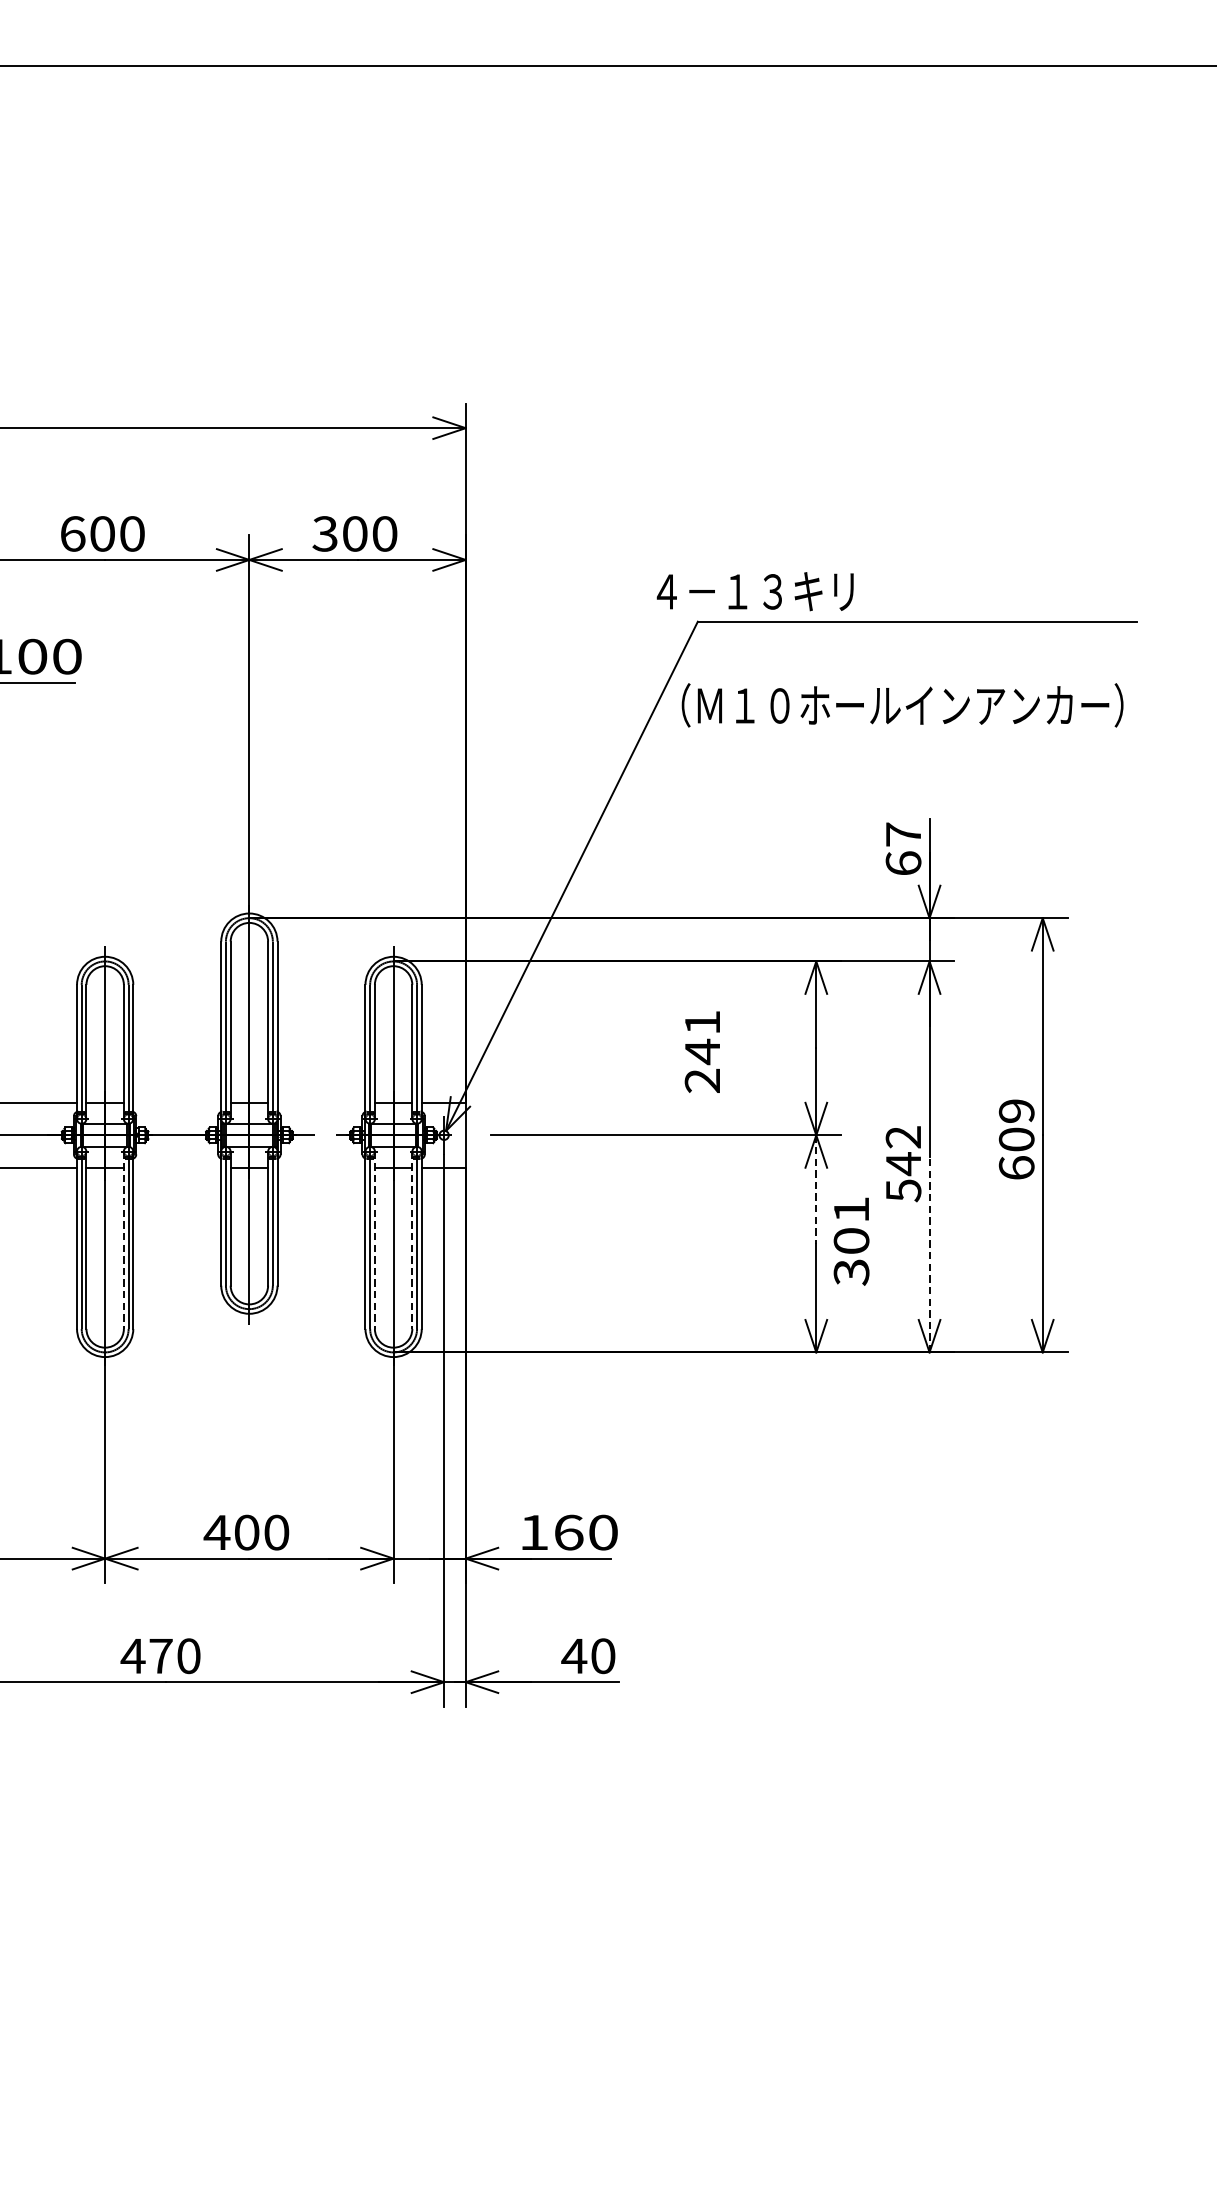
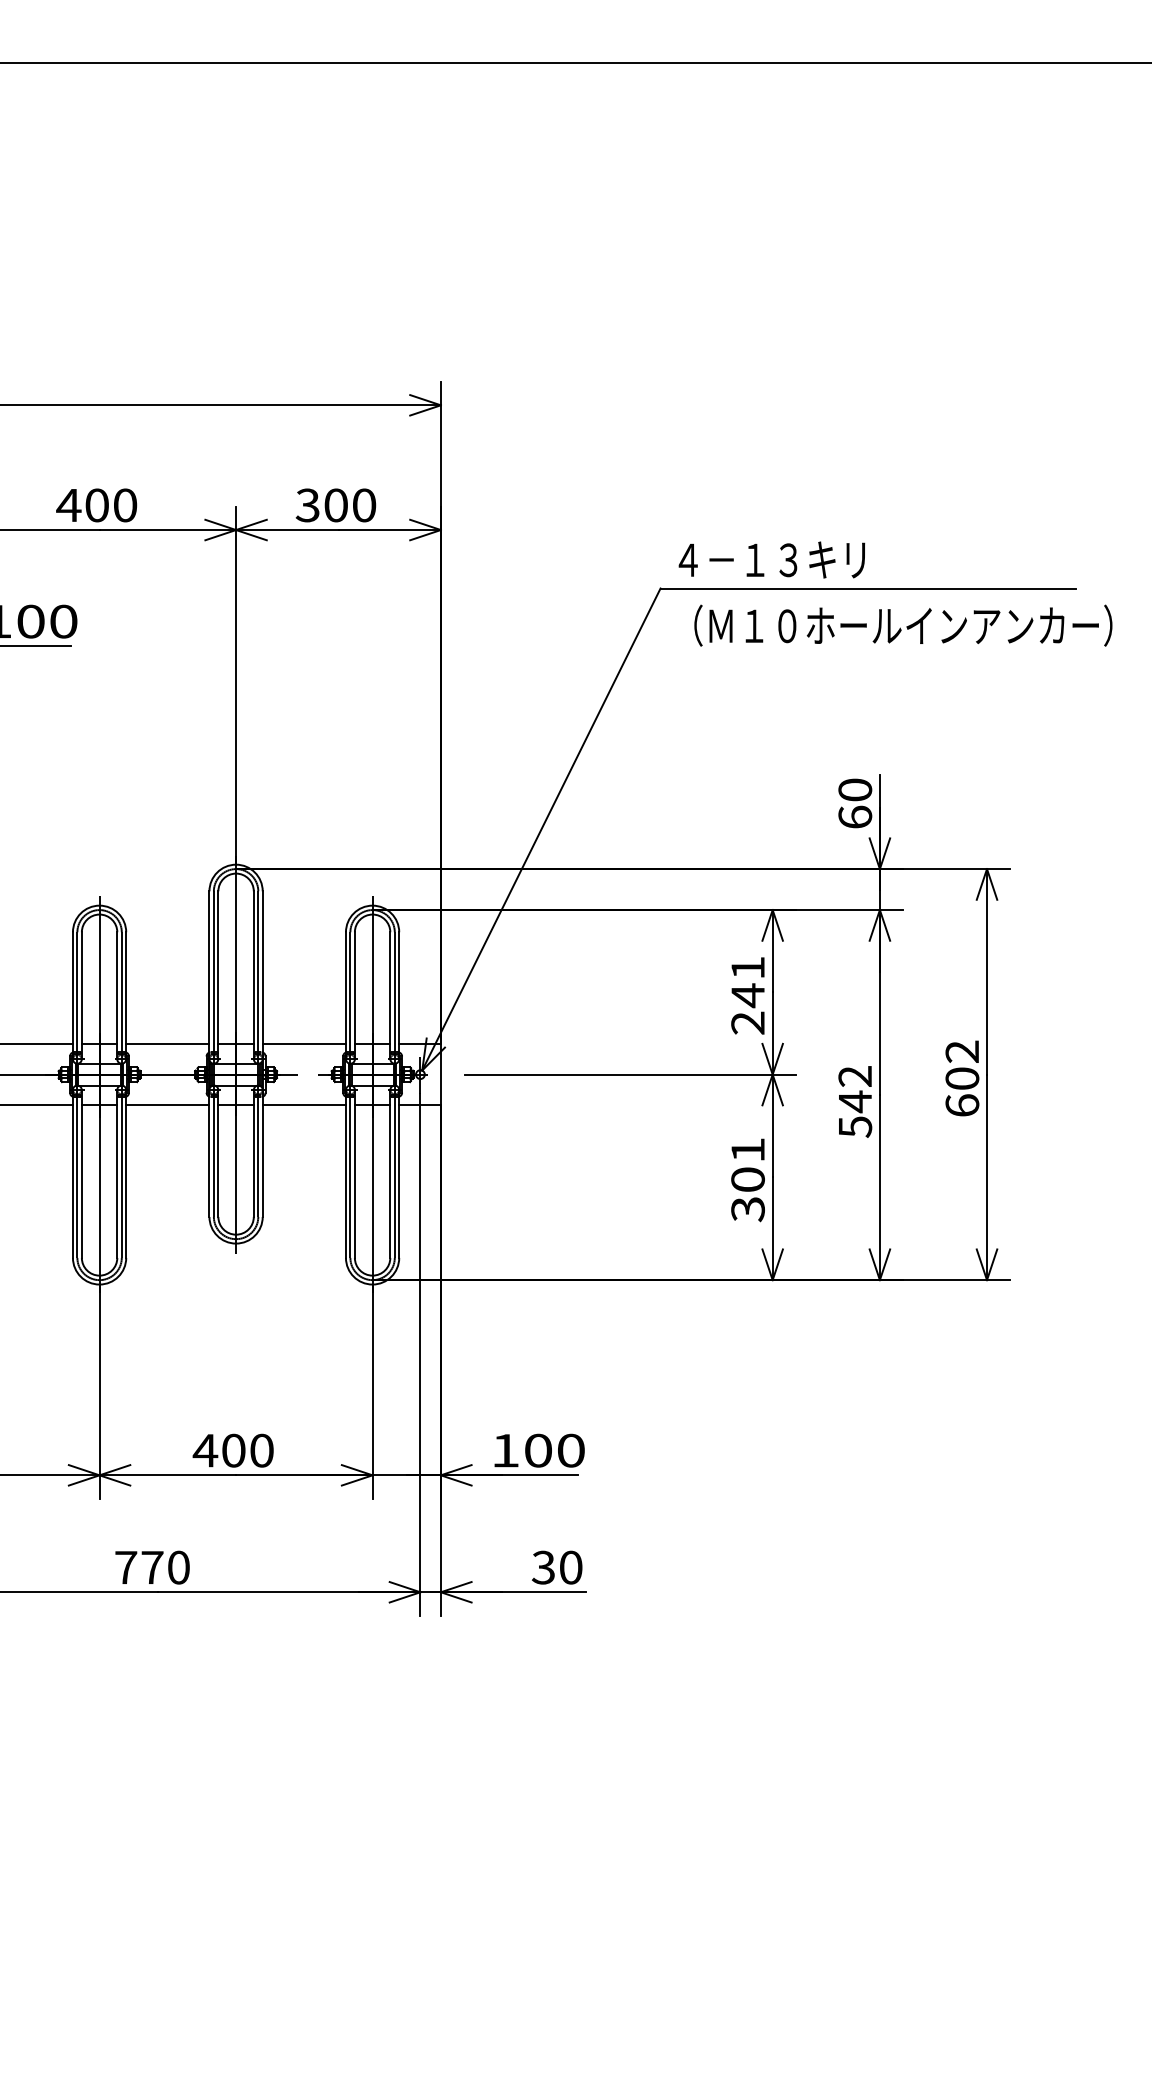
text: (72, 534) -> (68, 505), 600 -> 400
text: (754, 591) -> (771, 559), moved
text: (902, 705) -> (903, 625), moved
text: (903, 834) -> (855, 789), 67 -> 60
text: (702, 1051) -> (747, 995), moved
line: (176, 1102) -> (167, 1043), added
line: (320, 1102) -> (303, 1043), added
text: (1016, 1110) -> (962, 1051), 609 -> 602
line: (176, 1167) -> (167, 1105), added
line: (320, 1167) -> (303, 1105), added
line: (816, 1190) -> (772, 1126), dashed -> solid
line: (124, 1239) -> (117, 1173), dashed -> solid
line: (374, 1239) -> (354, 1173), dashed -> solid
line: (412, 1239) -> (390, 1173), dashed -> solid
text: (850, 1241) -> (747, 1180), moved
line: (929, 1254) -> (879, 1187), dashed -> solid
text: (568, 1532) -> (538, 1450), 160 -> 100
text: (132, 1656) -> (125, 1567), 470 -> 770
text: (574, 1656) -> (543, 1567), 40 -> 30

